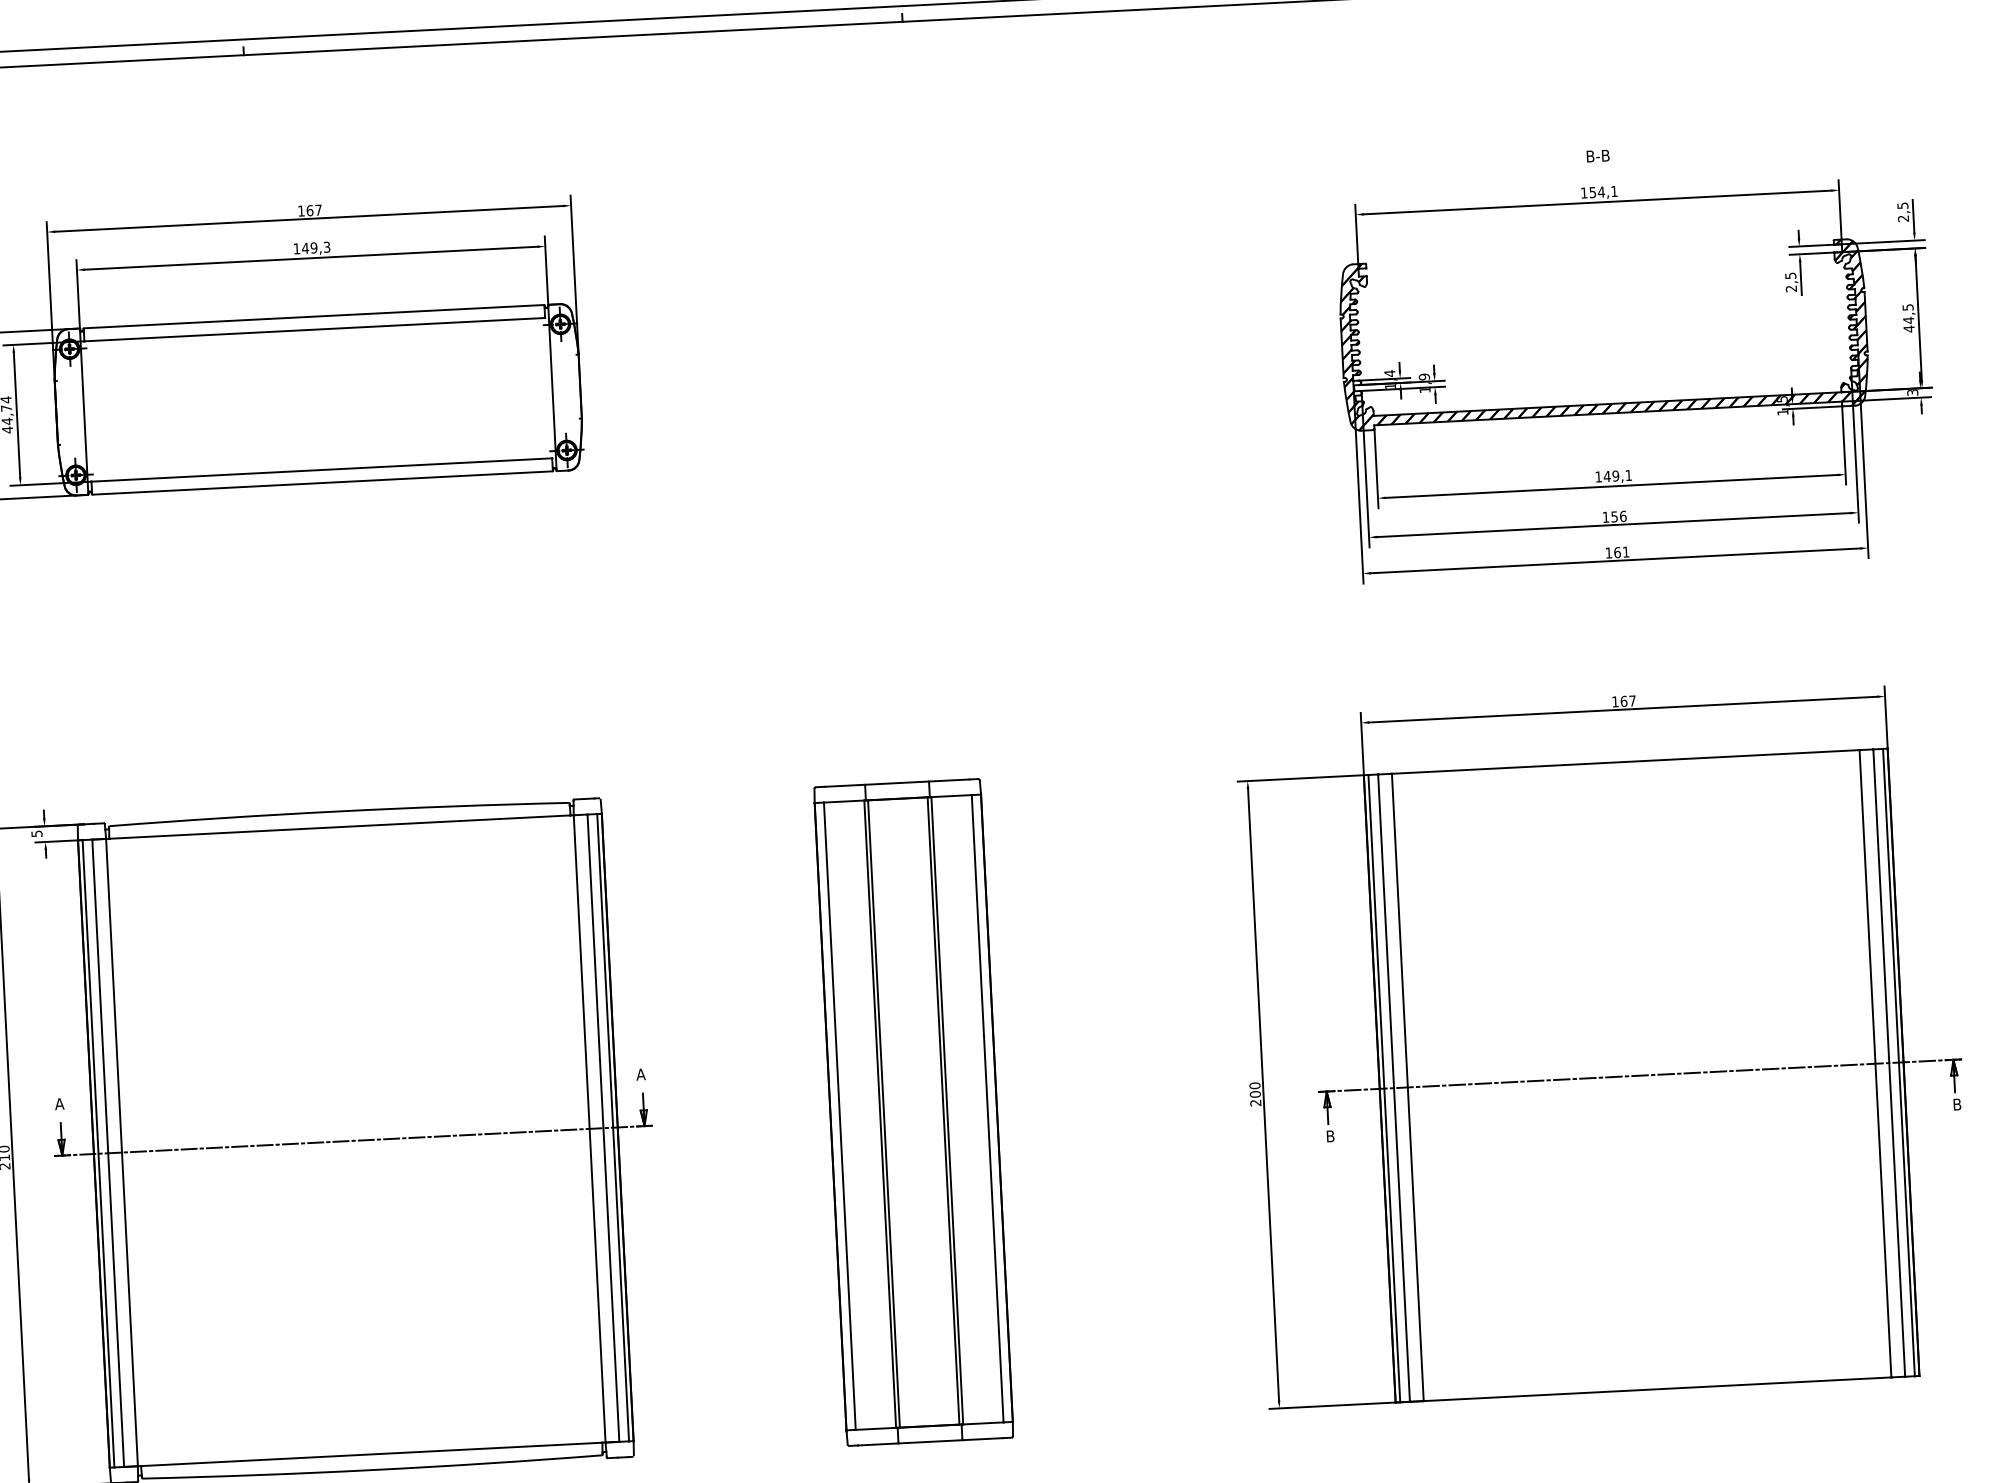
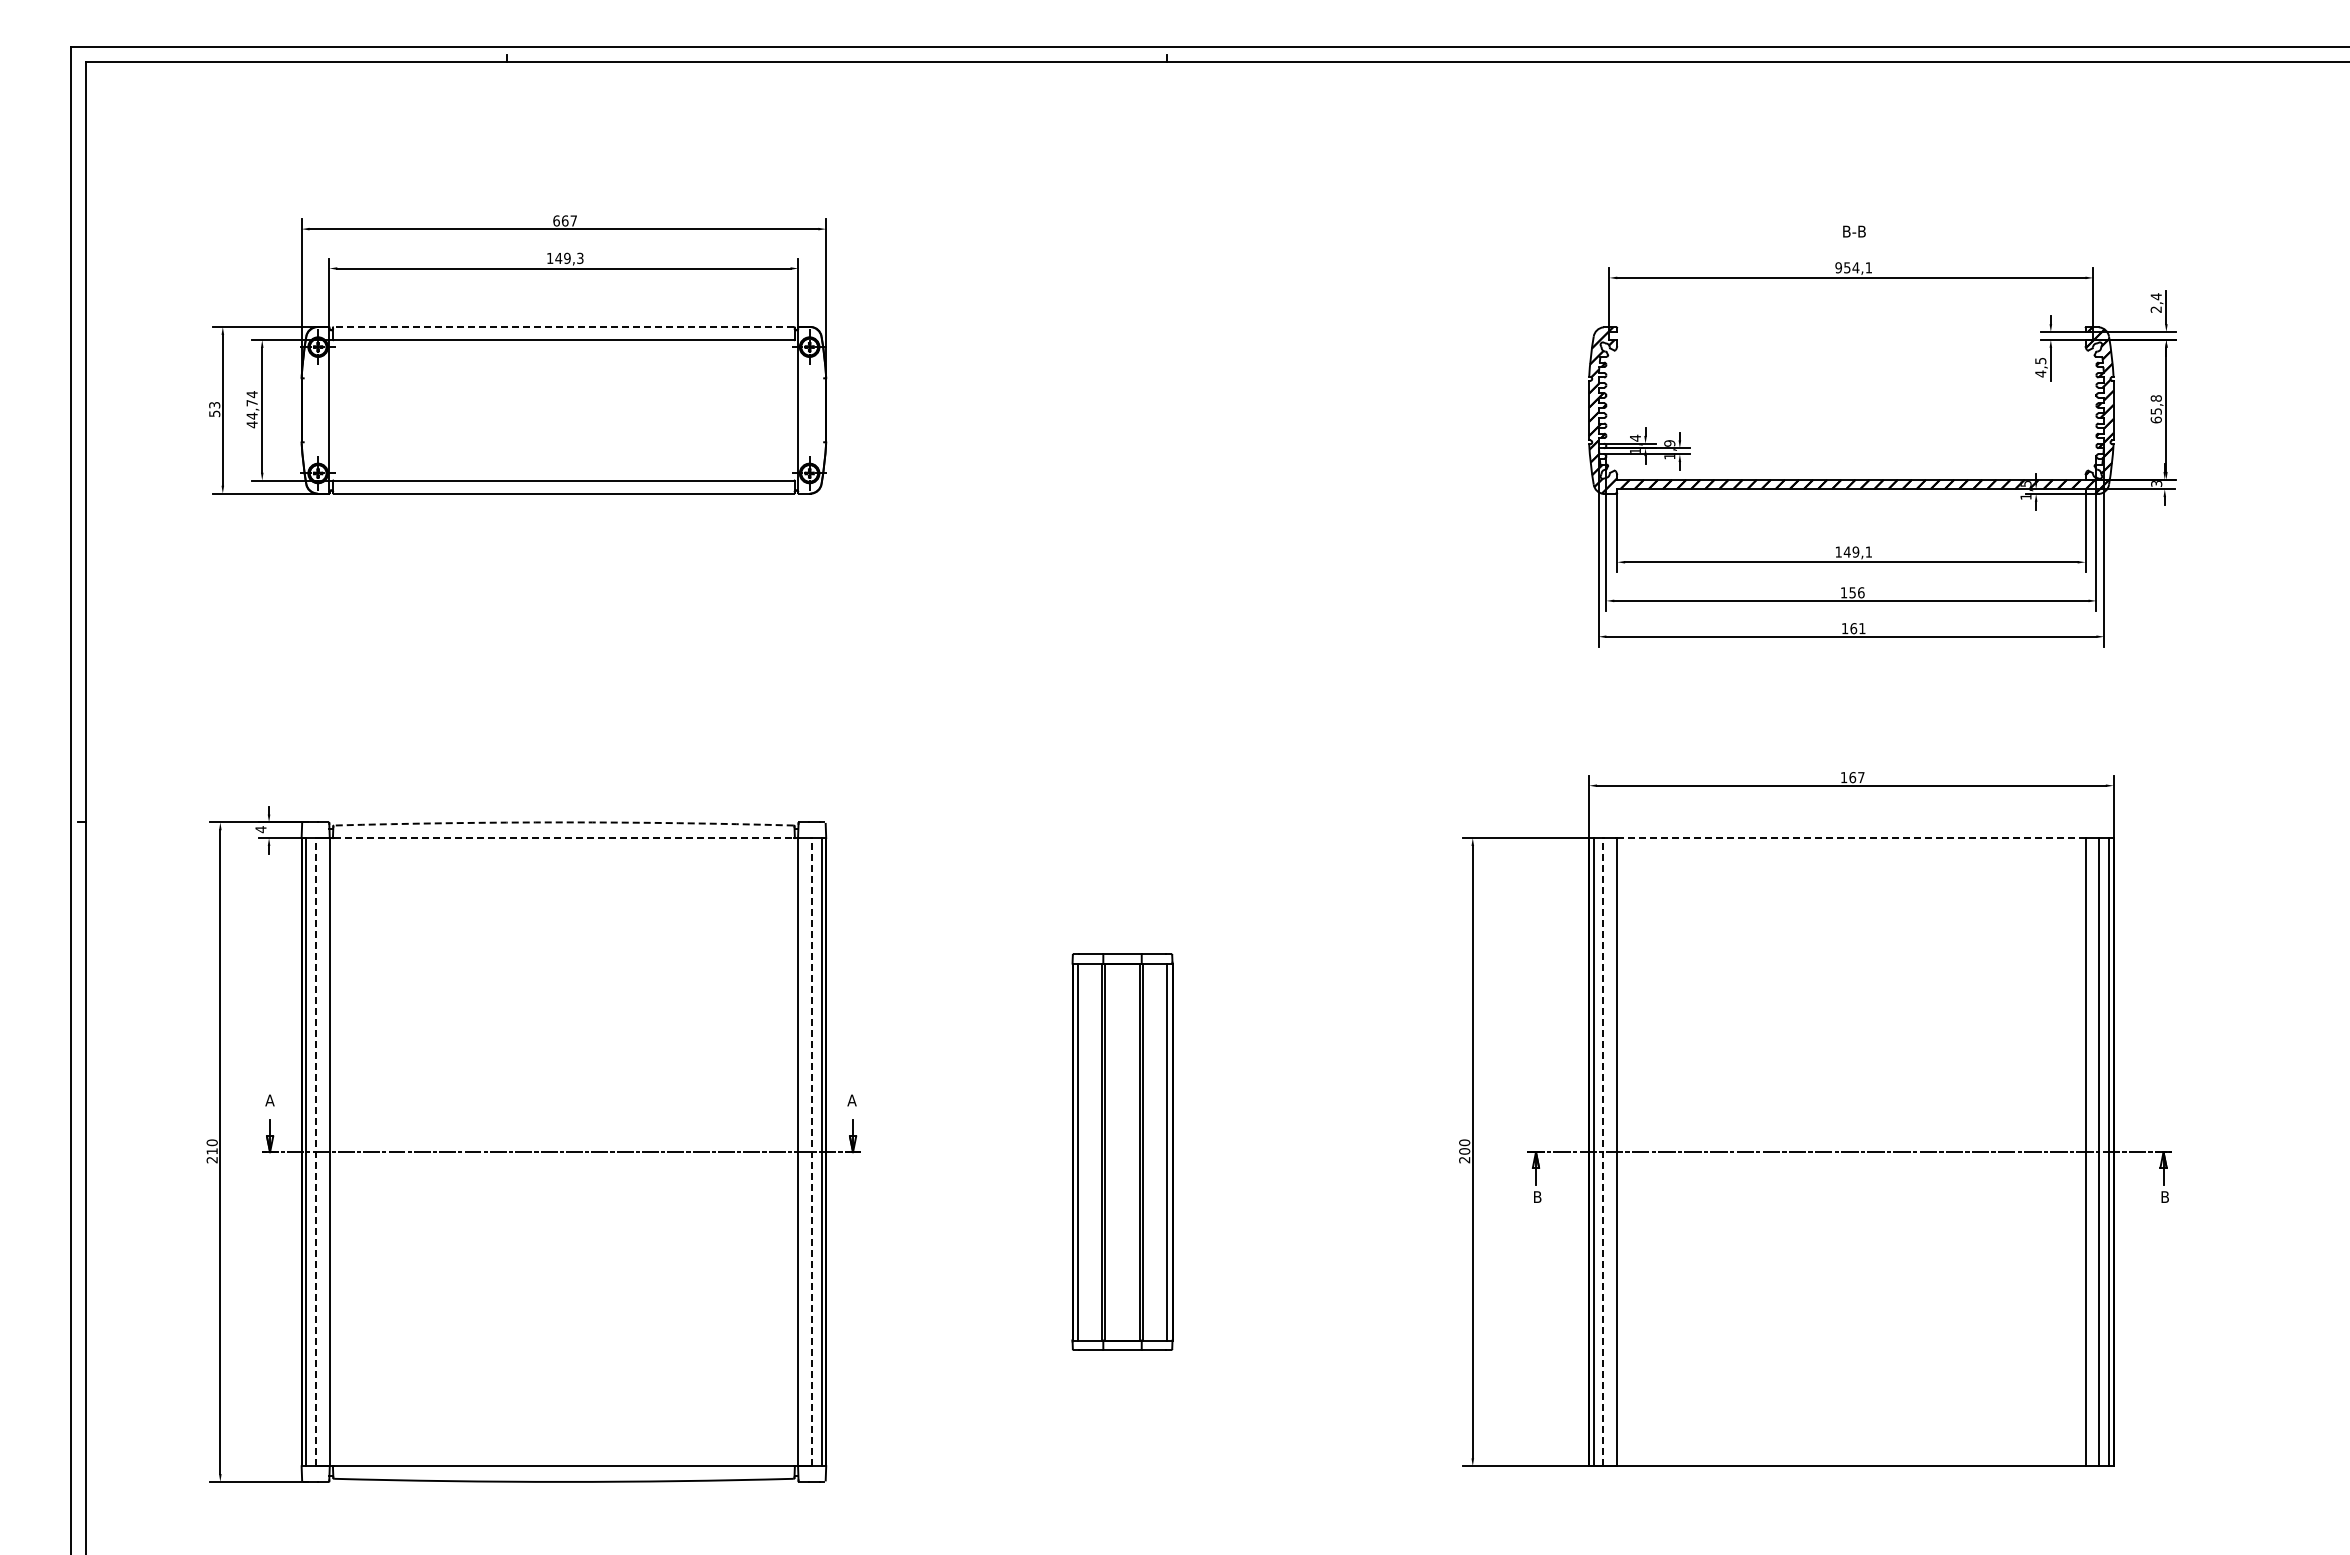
text: (1584, 192) -> (1838, 267), 154,1 -> 954,1
text: (1902, 205) -> (2155, 296), 2,5 -> 2,4
text: (301, 210) -> (556, 220), 167 -> 667
text: (1791, 288) -> (2040, 373), 2,5 -> 4,5
line: (313, 317) -> (563, 327), solid -> dashed
text: (1907, 318) -> (2155, 409), 44,5 -> 65,8
line: (1624, 762) -> (1850, 838), solid -> dashed
arc: (338, 811) -> (563, 822), solid -> dashed
line: (340, 827) -> (564, 838), solid -> dashed
text: (36, 833) -> (260, 829), 5 -> 4
line: (1394, 1087) -> (1603, 1151), solid -> dashed
part: (913, 1111) -> (1122, 1151), size x0.6
line: (603, 1127) -> (811, 1151), solid -> dashed
line: (107, 1152) -> (315, 1151), solid -> dashed

